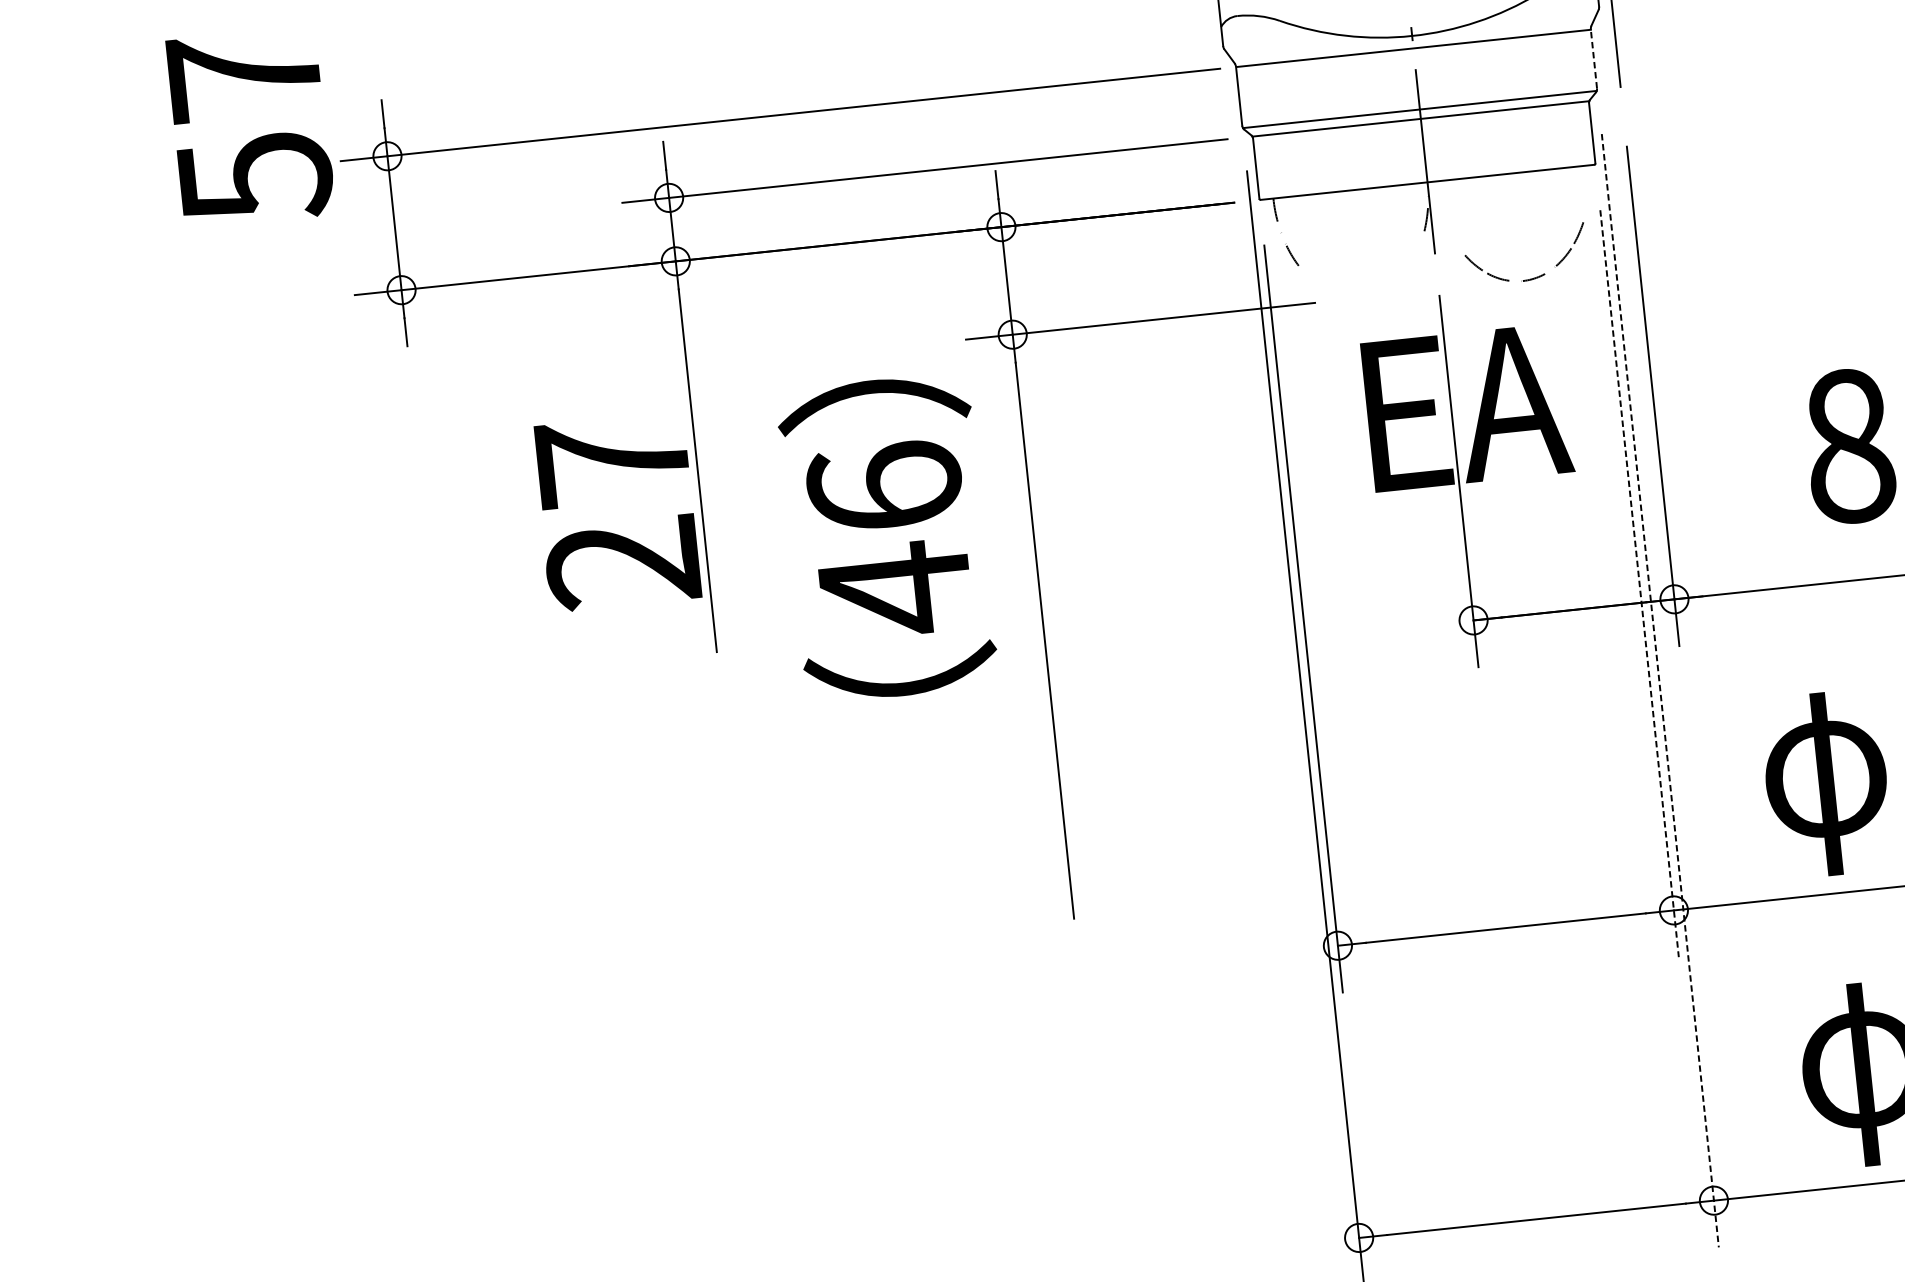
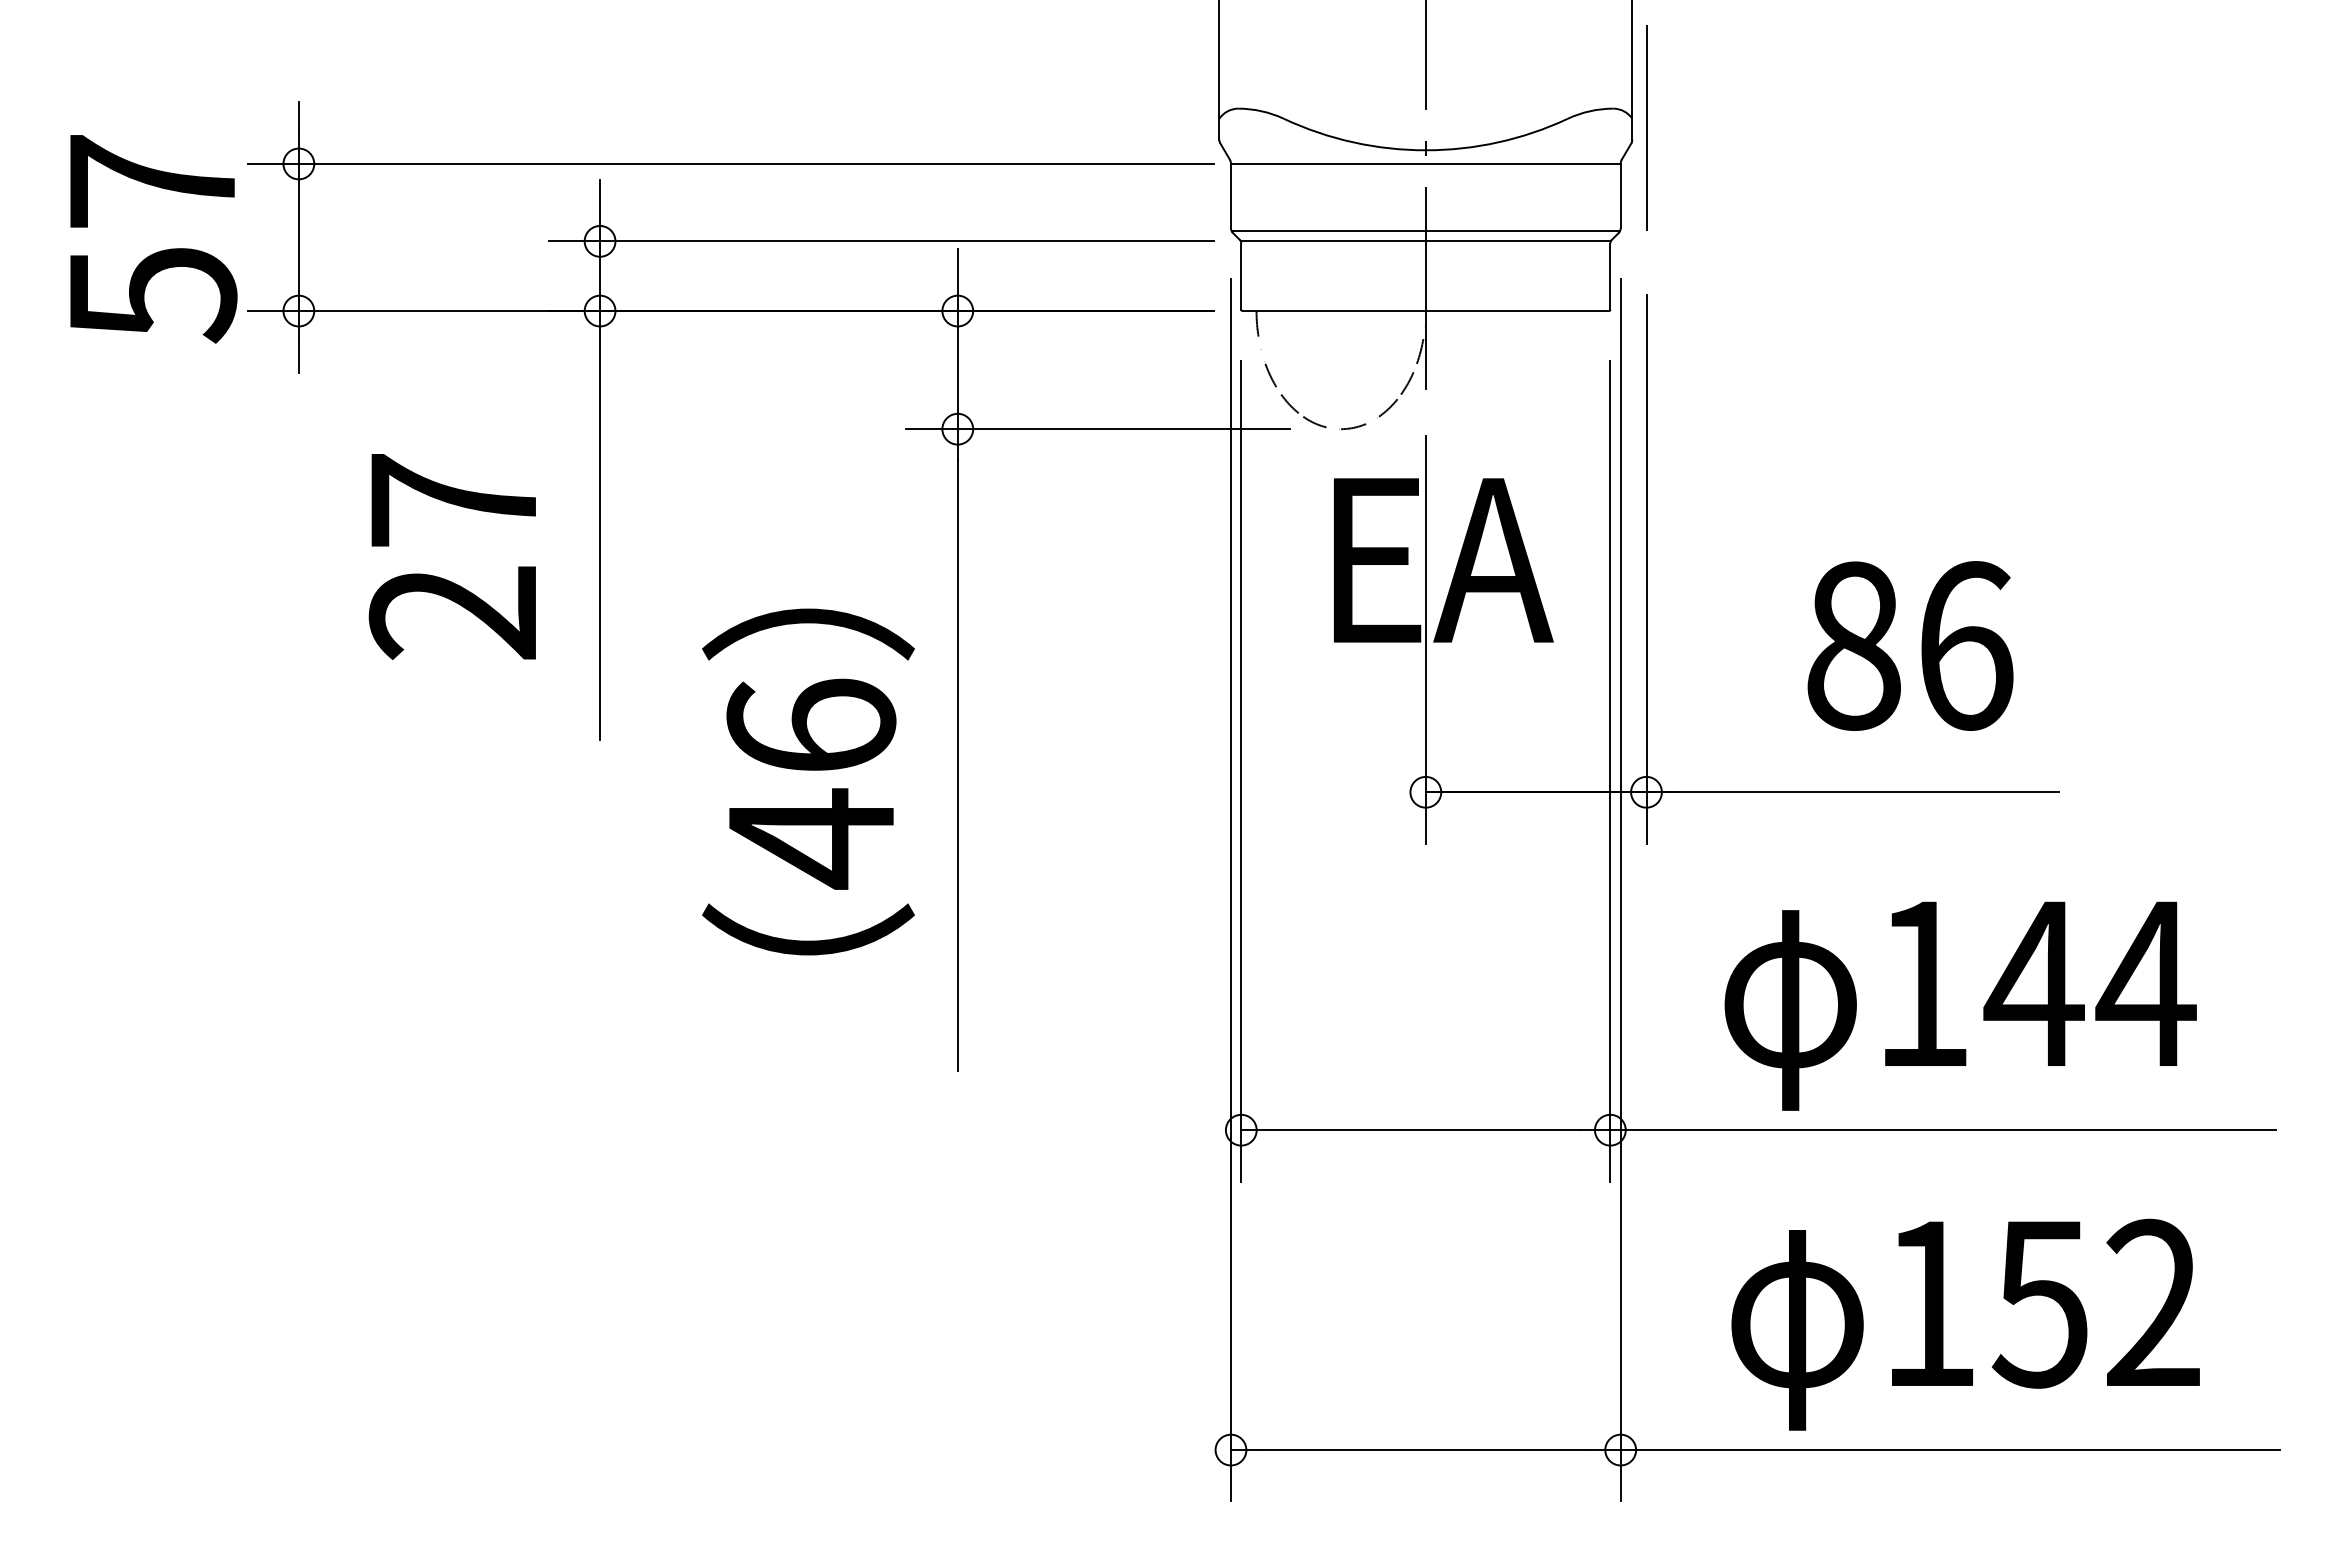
line: (1593, 58) -> (1620, 195), dashed -> solid
text: (250, 127) -> (153, 239), moved
part: (1534, 277) -> (1354, 426), moved
text: (615, 511) -> (451, 556), moved
text: (887, 537) -> (808, 781), moved
line: (1639, 583) -> (1610, 771), dashed -> solid
line: (1660, 691) -> (1620, 890), dashed -> solid

